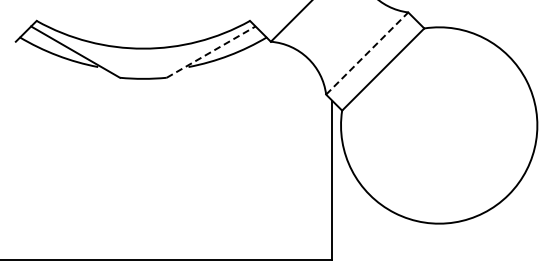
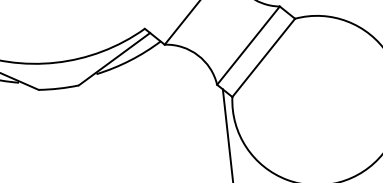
line: (211, 51) -> (114, 58), dashed -> solid
line: (367, 53) -> (248, 45), dashed -> solid

